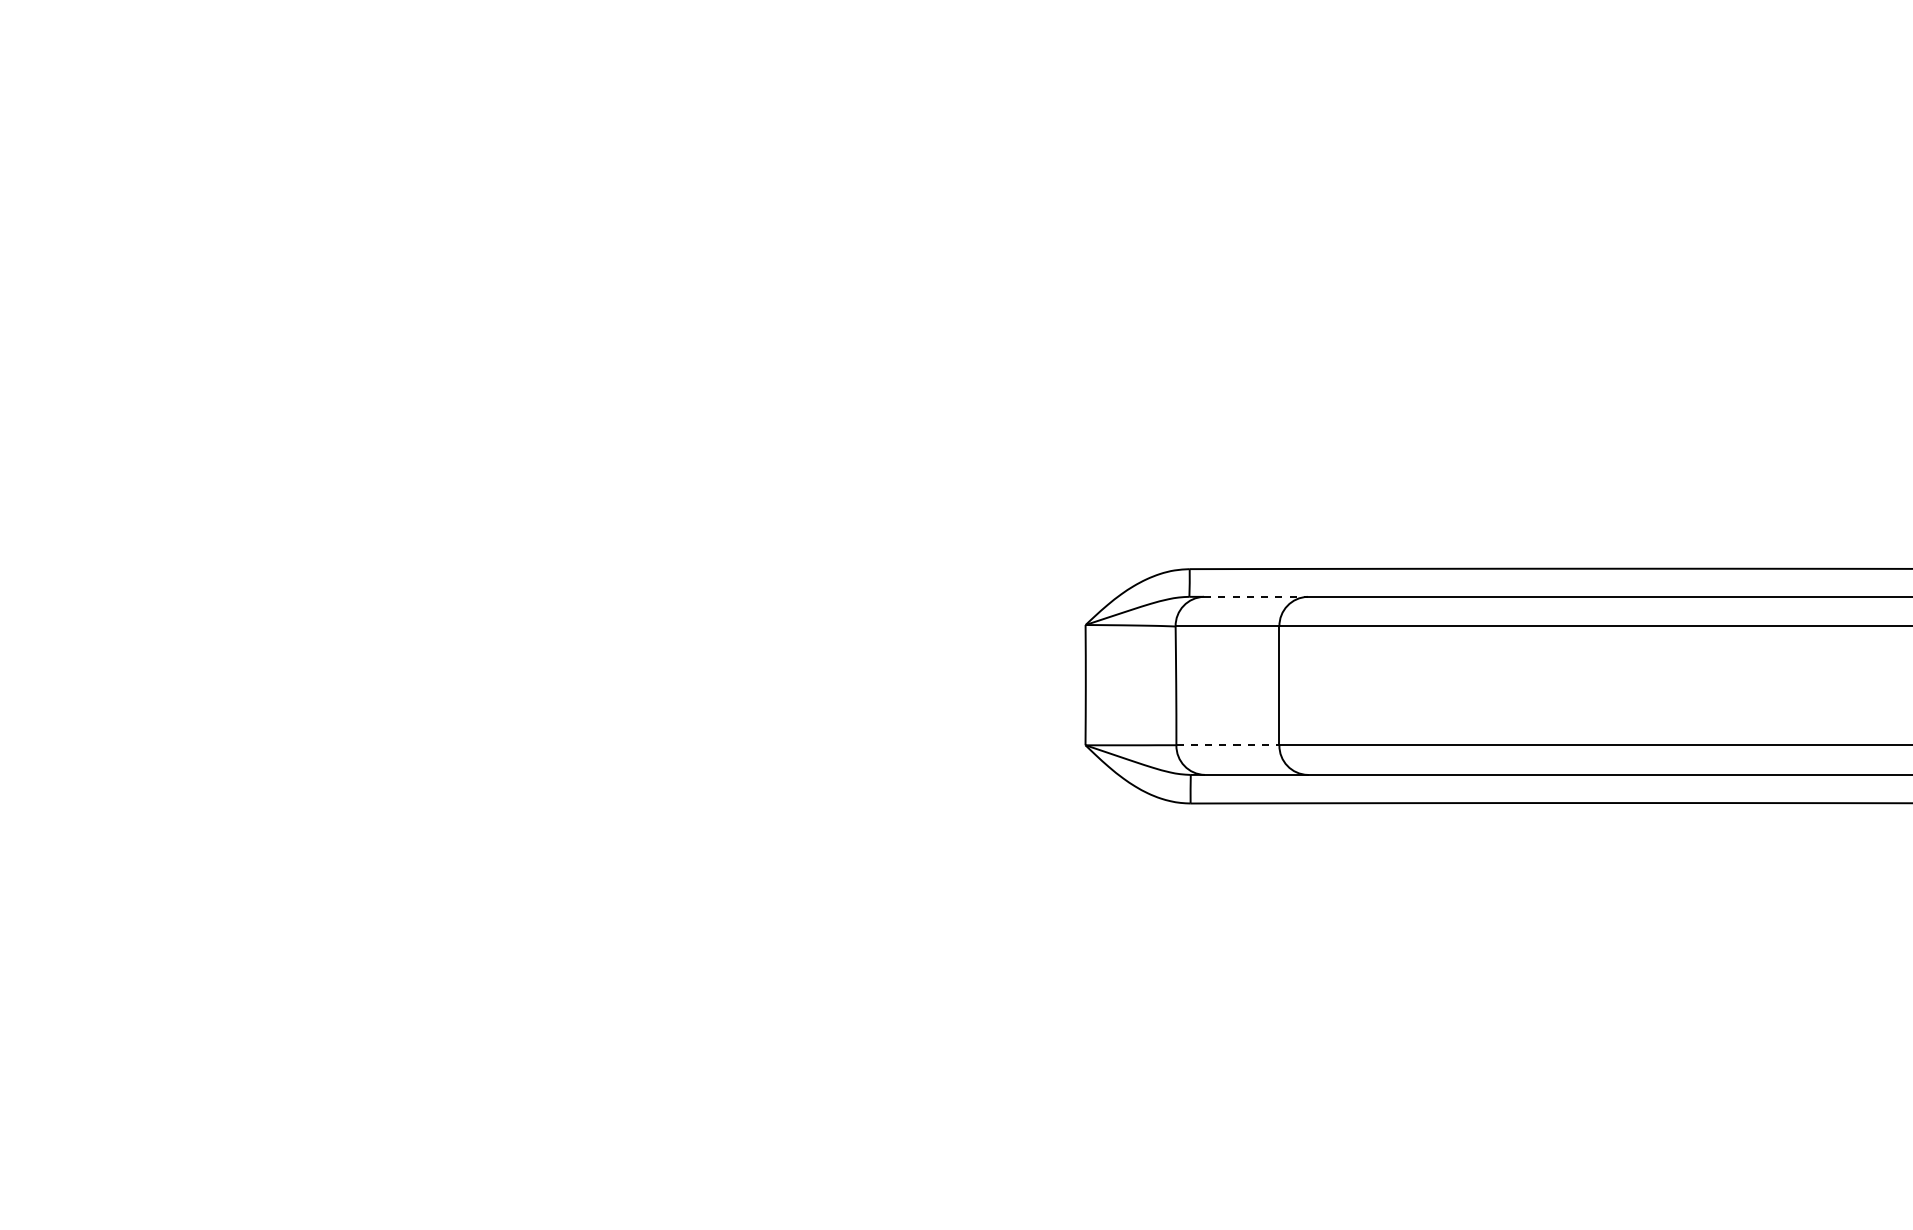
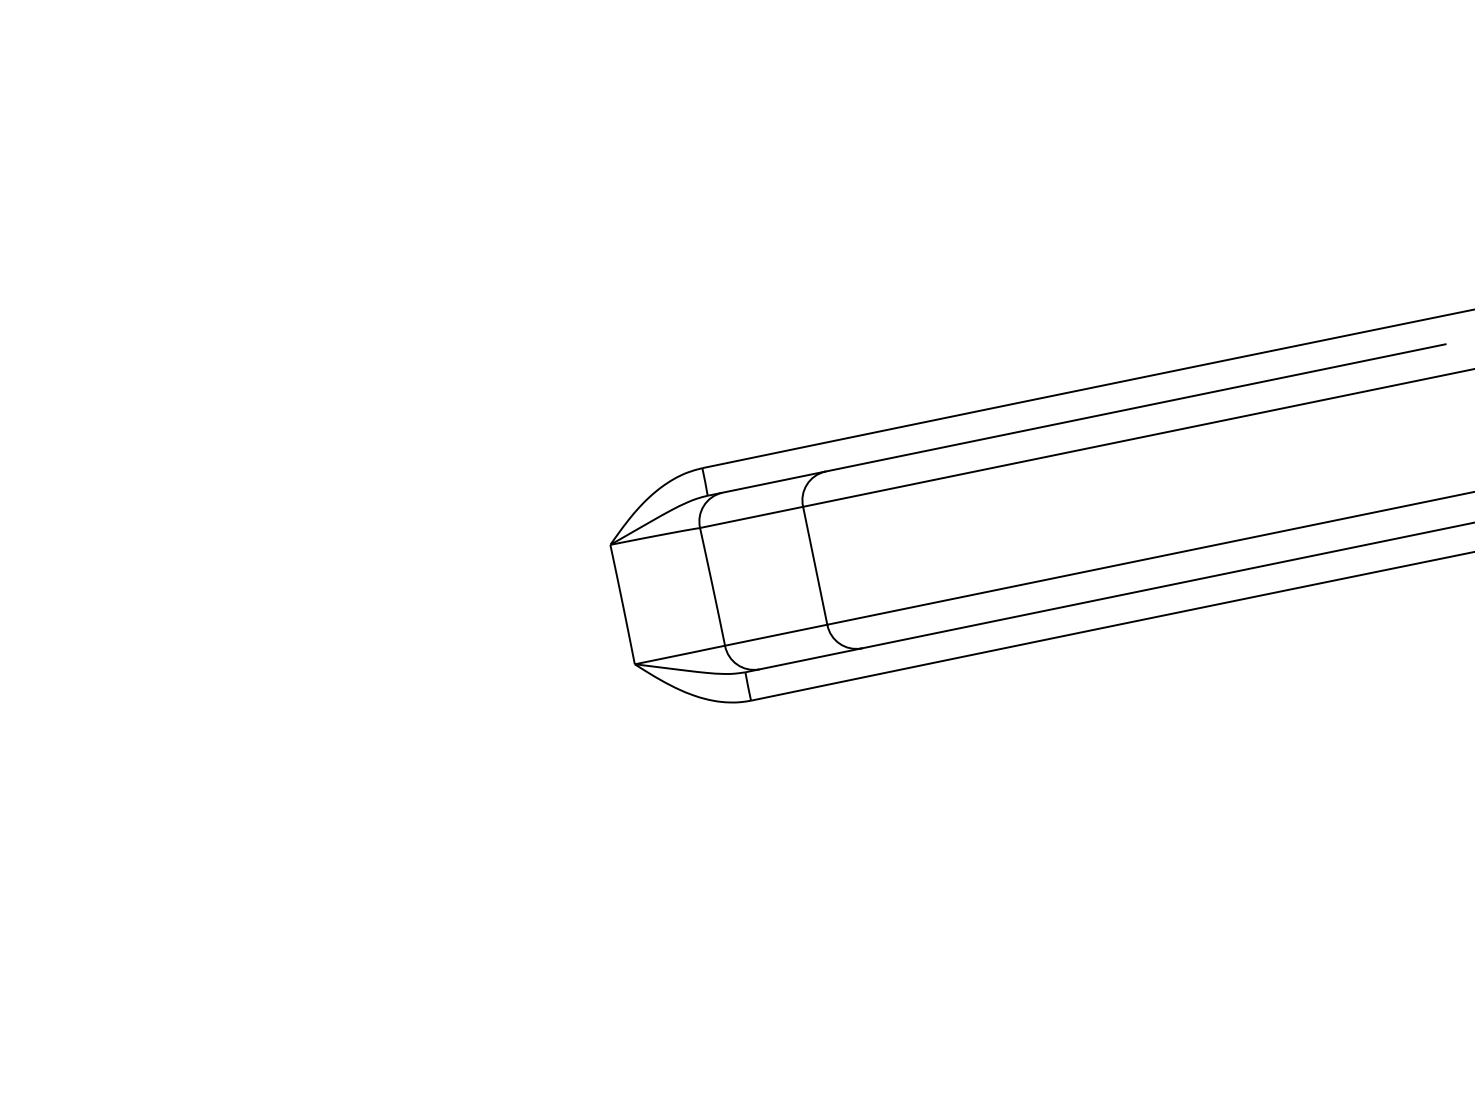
line: (1255, 596) -> (773, 481), dashed -> solid
line: (1227, 745) -> (775, 635), dashed -> solid

